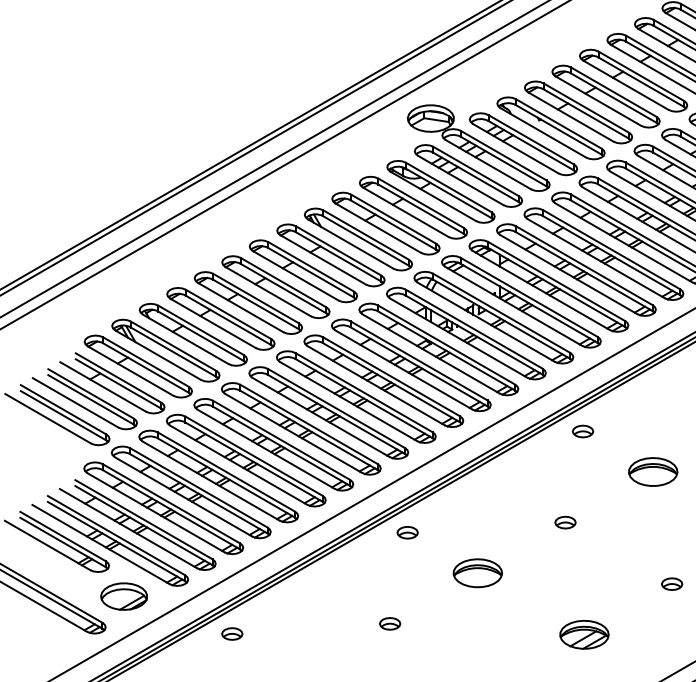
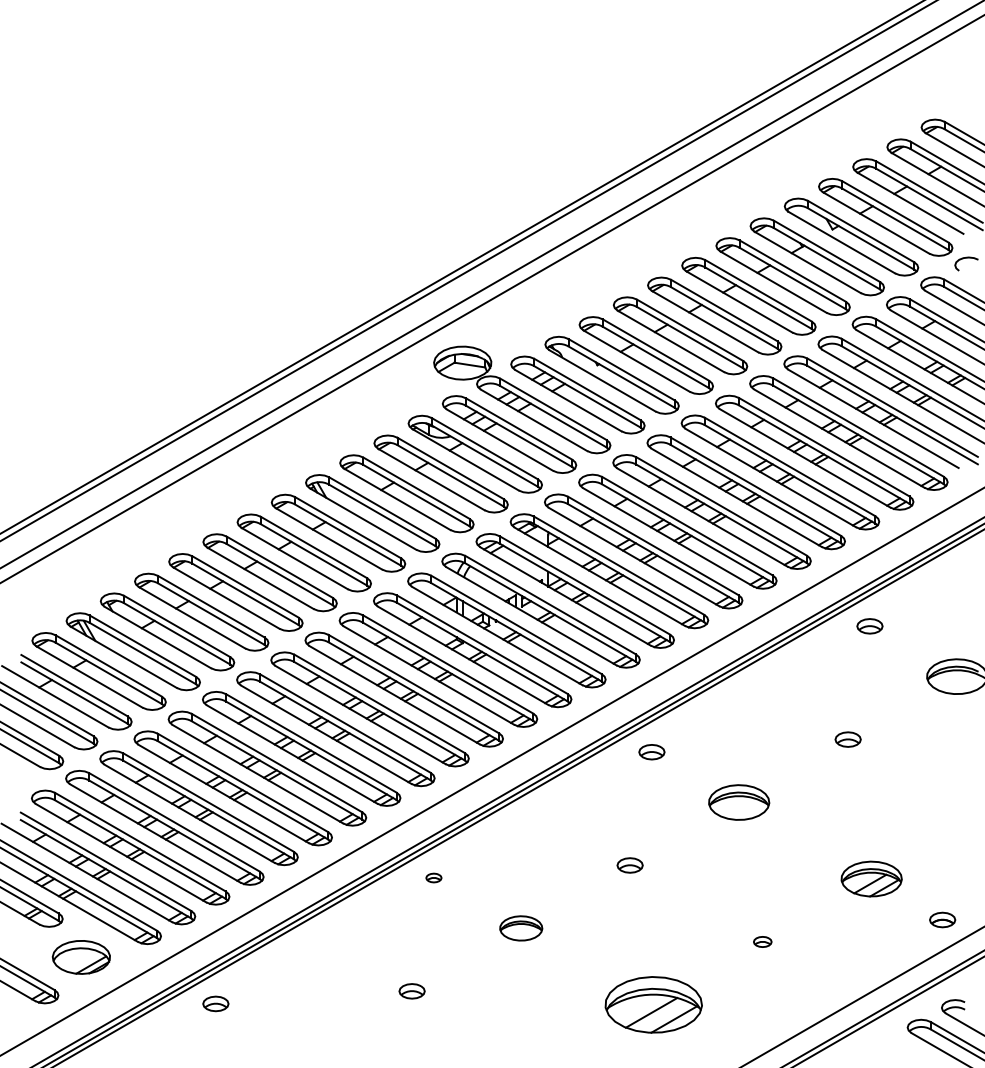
part: (407, 532) -> (433, 877), size x0.6
part: (478, 573) -> (521, 928), size x0.7
part: (671, 583) -> (762, 941), size x0.7
part: (584, 634) -> (653, 1004), size x1.6

